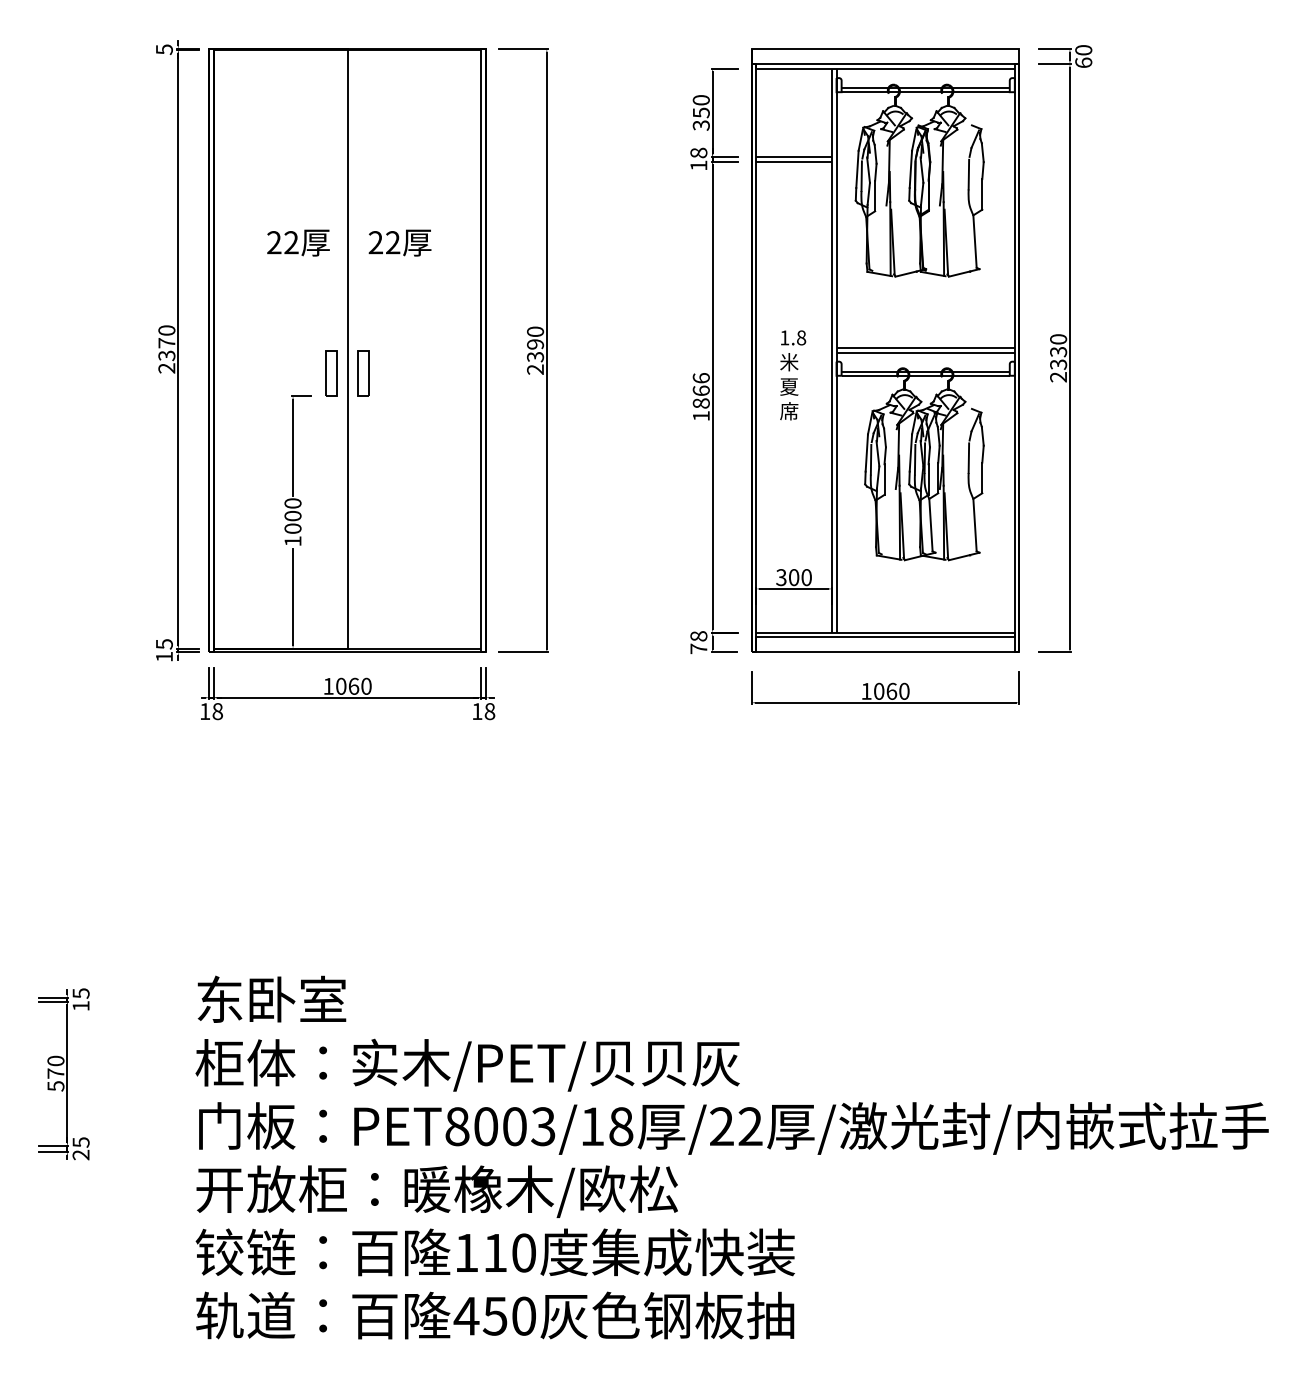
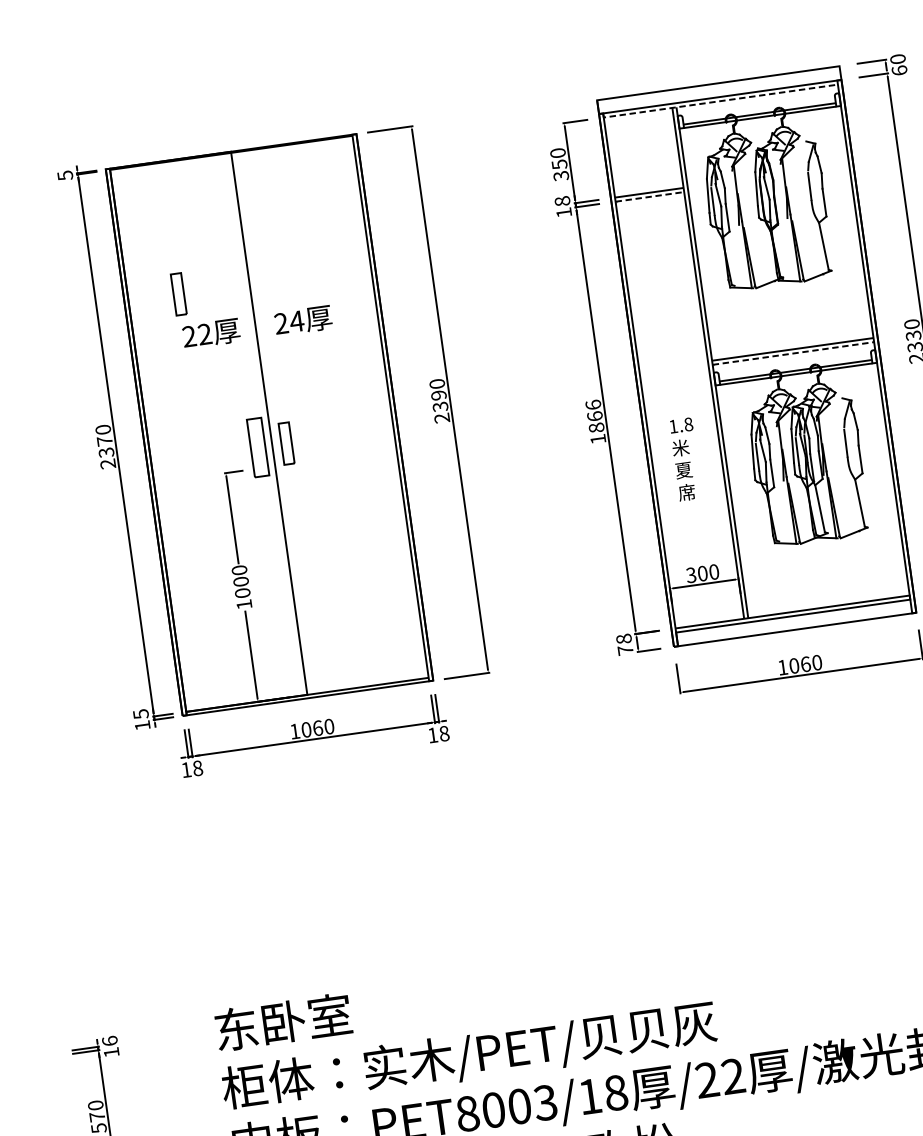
line: (883, 68) -> (718, 101), solid -> dashed
line: (794, 161) -> (650, 196), solid -> dashed
part: (269, 195) -> (179, 294), added
text: (392, 242) -> (296, 321), 22 -> 24
line: (925, 352) -> (793, 353), solid -> dashed
part: (331, 373) -> (257, 447), size x1.4
text: (793, 375) -> (686, 459), moved
text: (80, 993) -> (109, 1041), 15 -> 16

